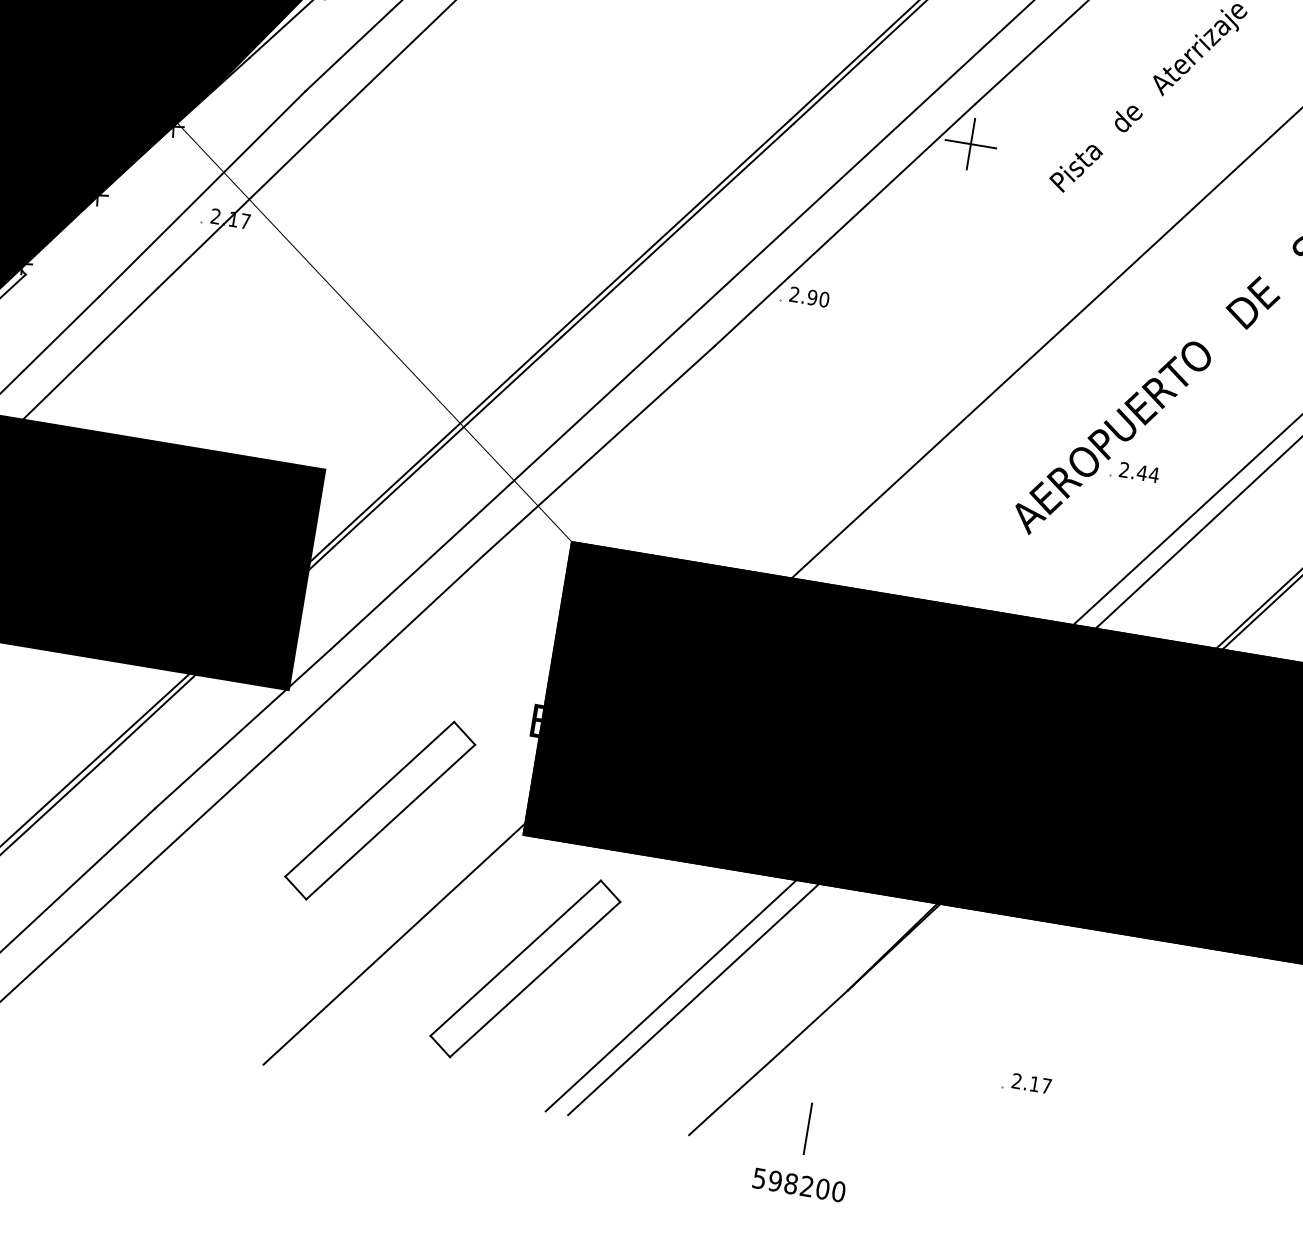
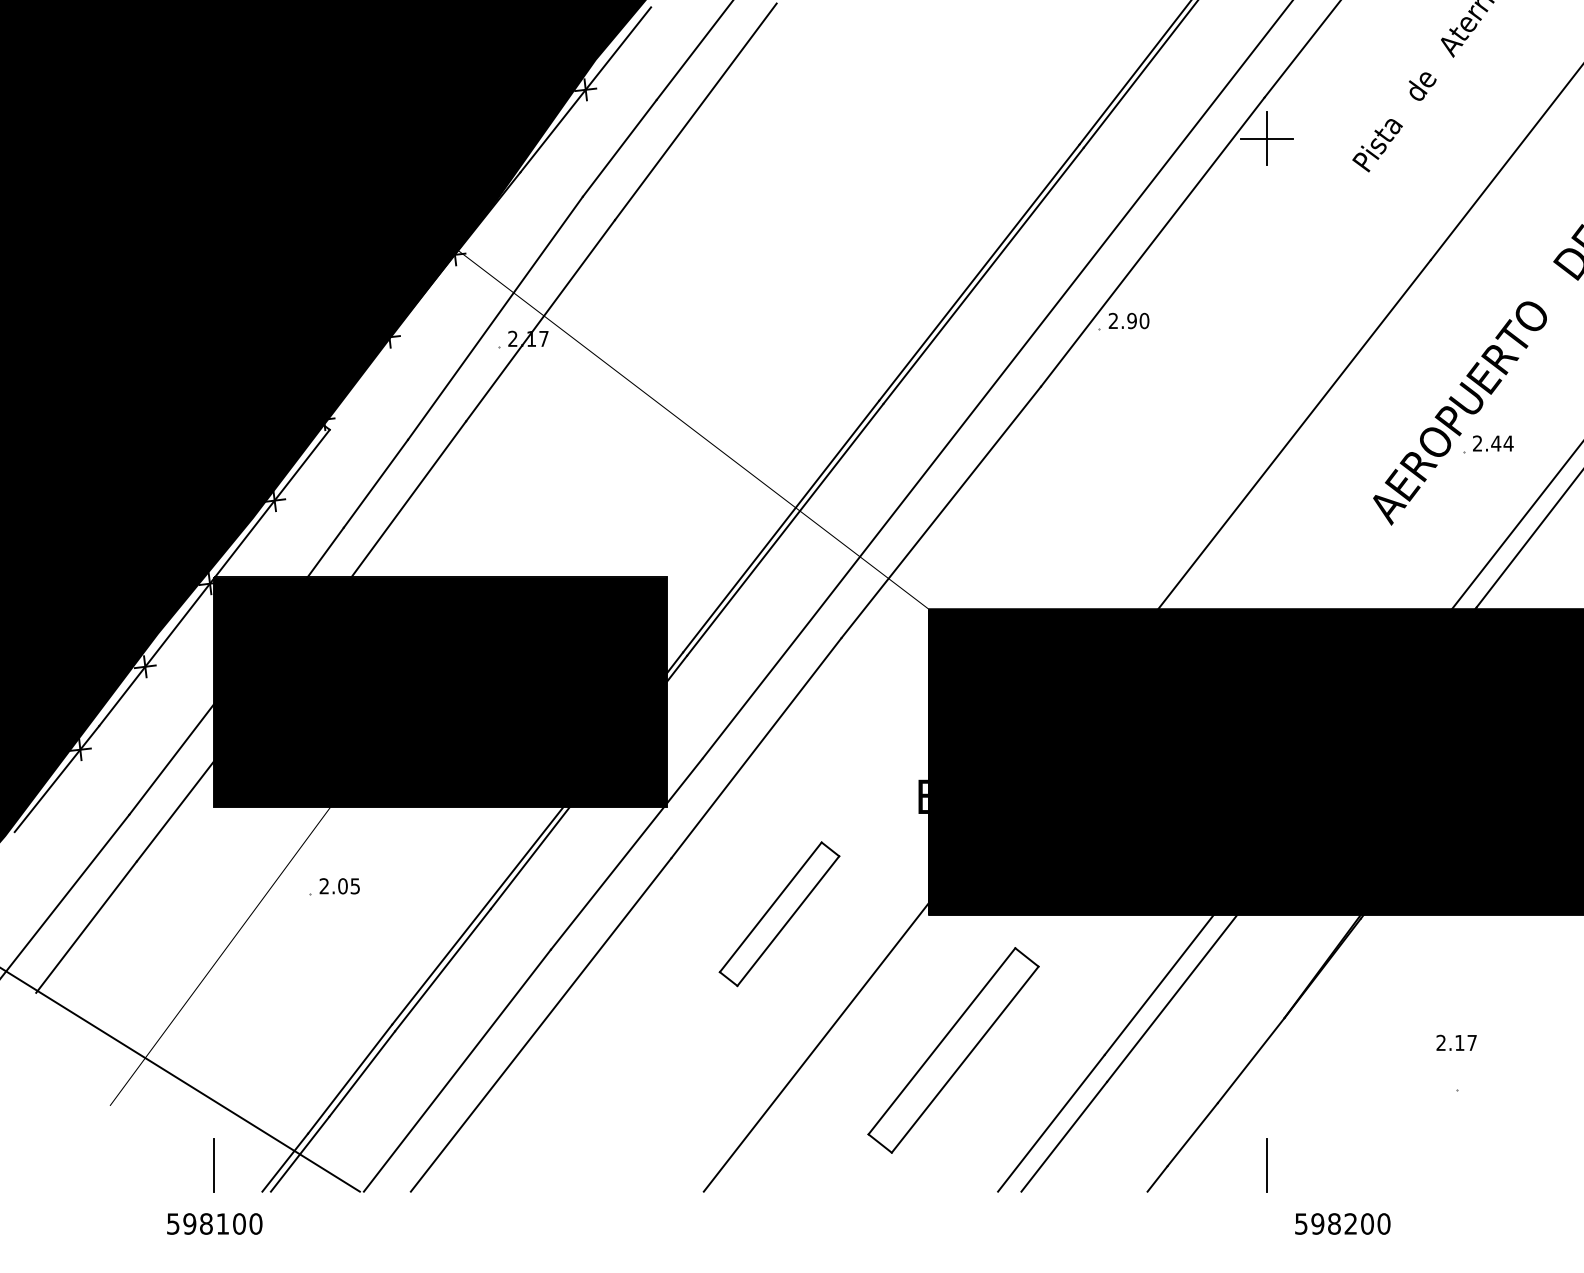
part: (380, 809) -> (779, 913), size x0.7
text: (1031, 1083) -> (1456, 1042), moved
text: (799, 1184) -> (1342, 1223), moved

